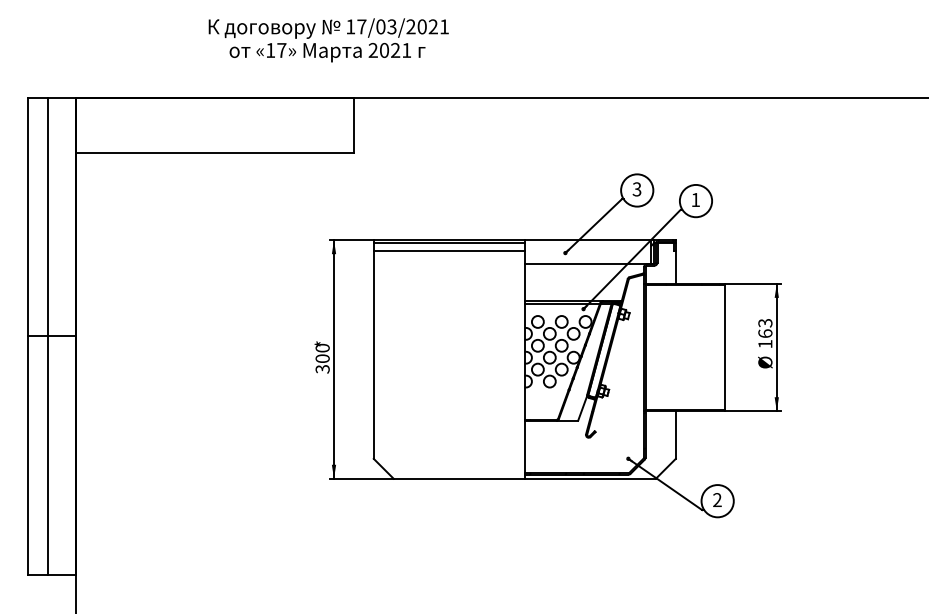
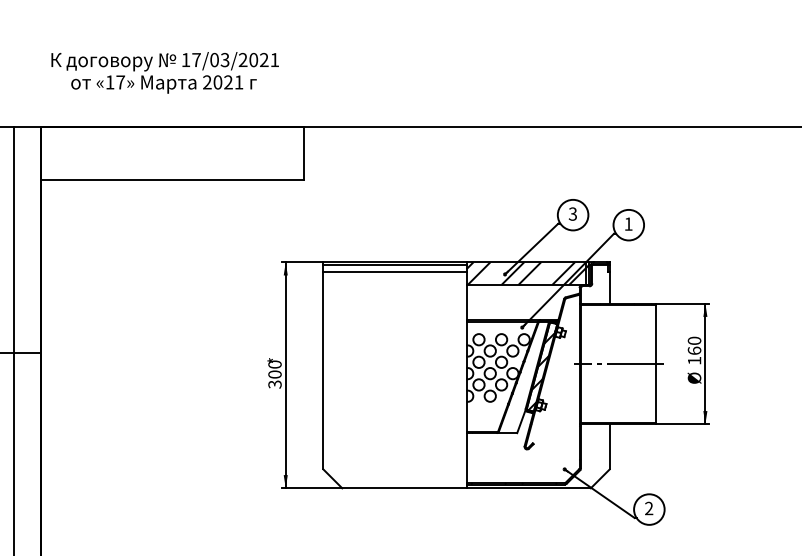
text: (328, 40) -> (164, 72), moved
hatch: (587, 252) -> (525, 273), added
text: (765, 322) -> (694, 340), 163 -> 160
line: (685, 347) -> (618, 363), added
hatch: (604, 355) -> (542, 371), added

